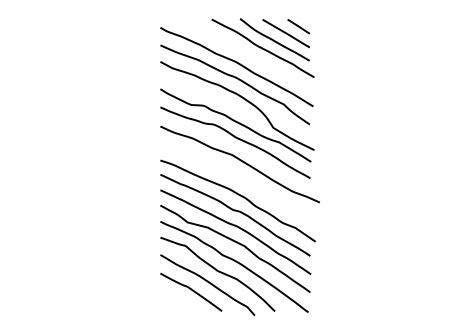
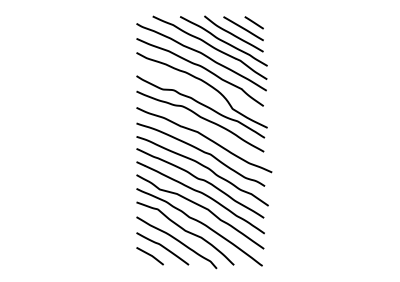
curve: (246, 54) -> (209, 46), added
curve: (237, 178) -> (202, 152), added
curve: (176, 300) -> (150, 255), added

